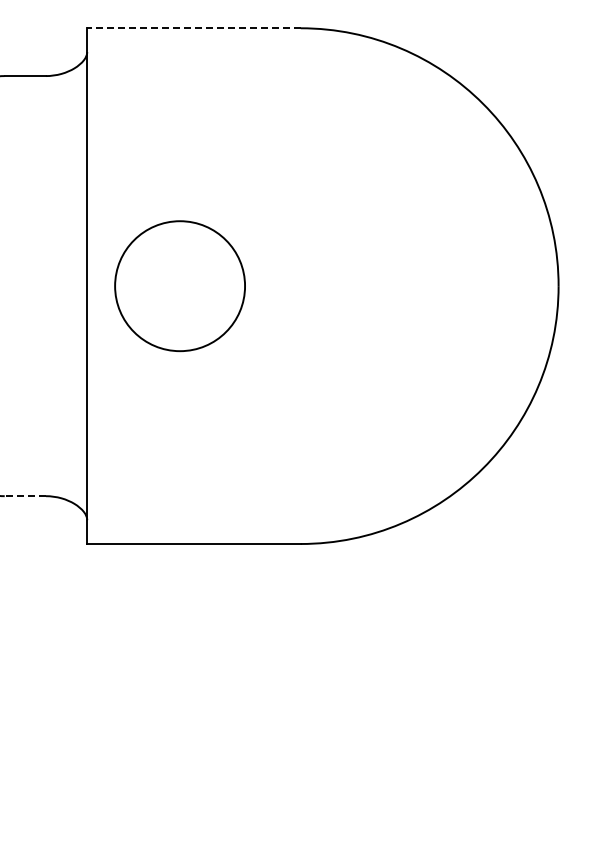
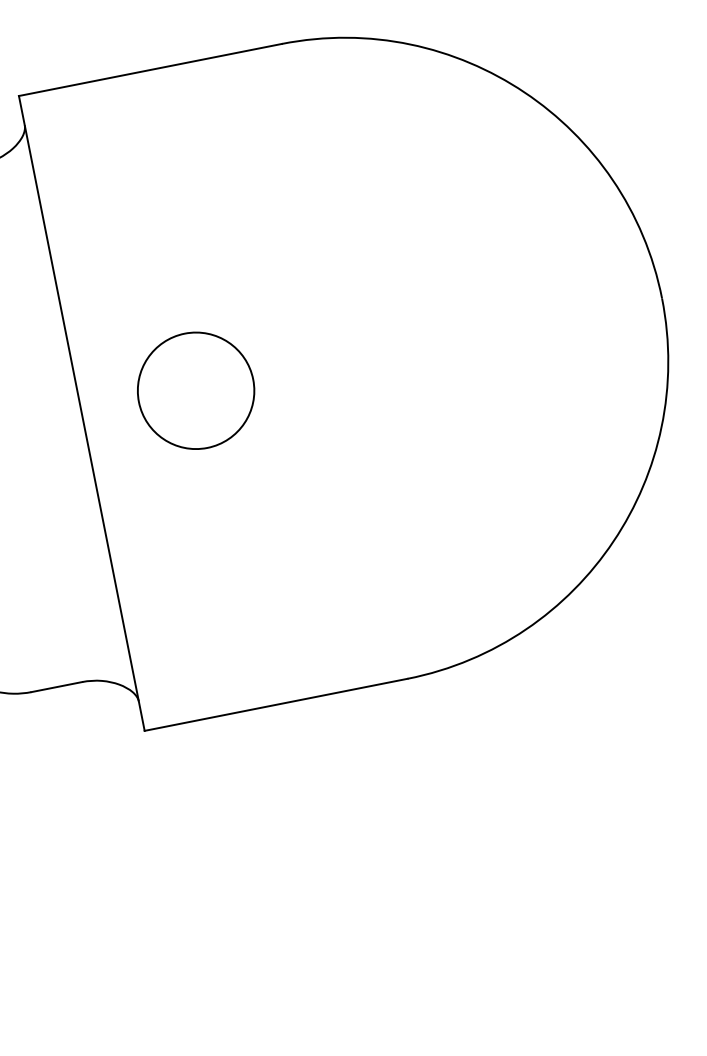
line: (193, 28) -> (149, 70), dashed -> solid
circle: (179, 285) -> (195, 390), size x0.71
line: (25, 496) -> (57, 687), dashed -> solid

